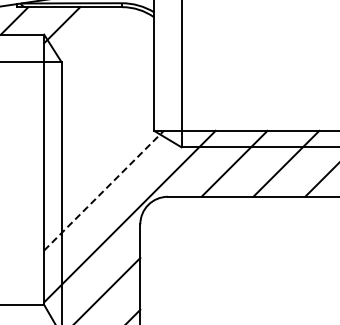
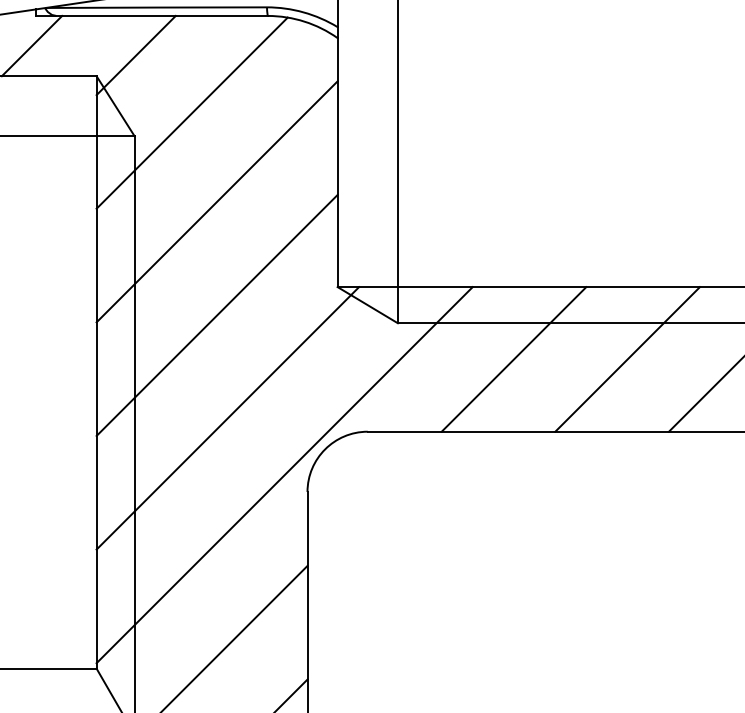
line: (87, 51) -> (191, 113), added
line: (99, 91) -> (217, 200), added
line: (99, 143) -> (217, 314), added
line: (104, 190) -> (228, 417), dashed -> solid

